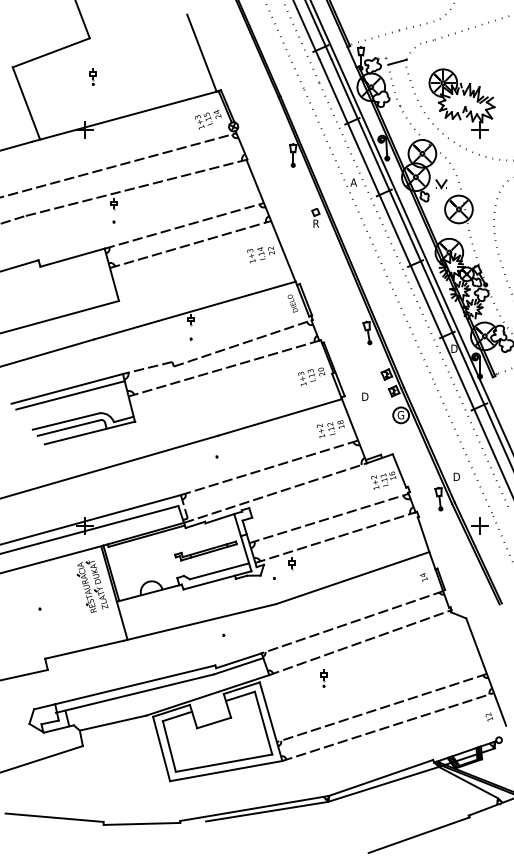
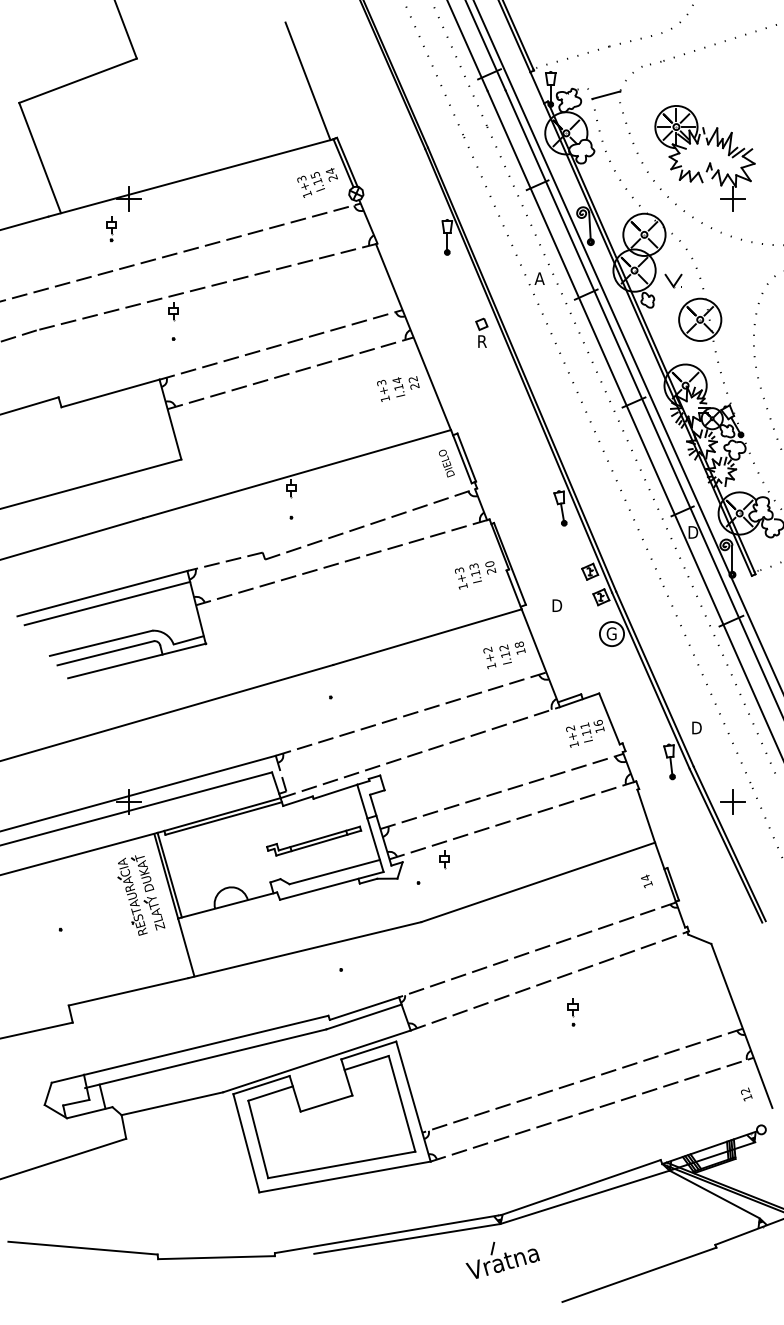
part: (92, 76) -> (110, 228), moved
part: (323, 678) -> (572, 1012), moved
part: (329, 825) -> (502, 1260), added

